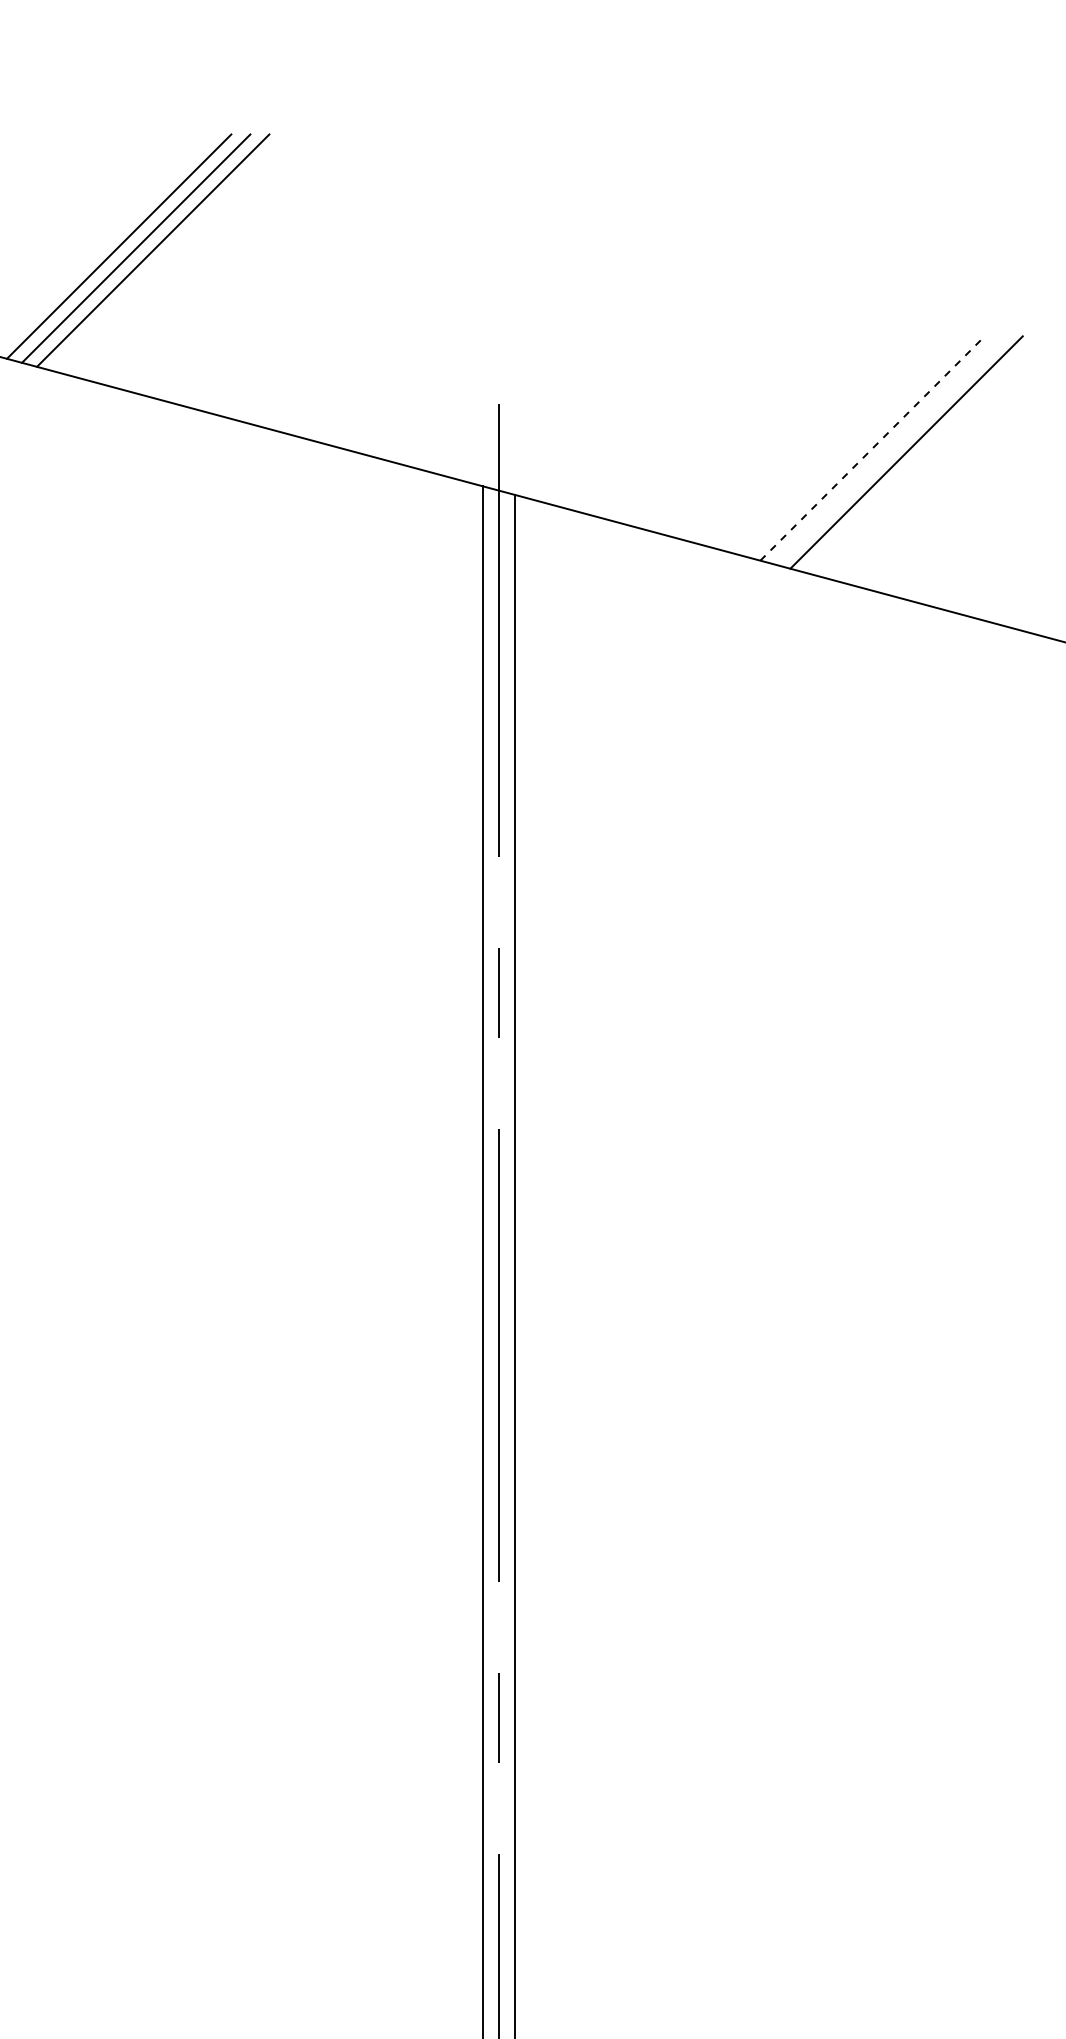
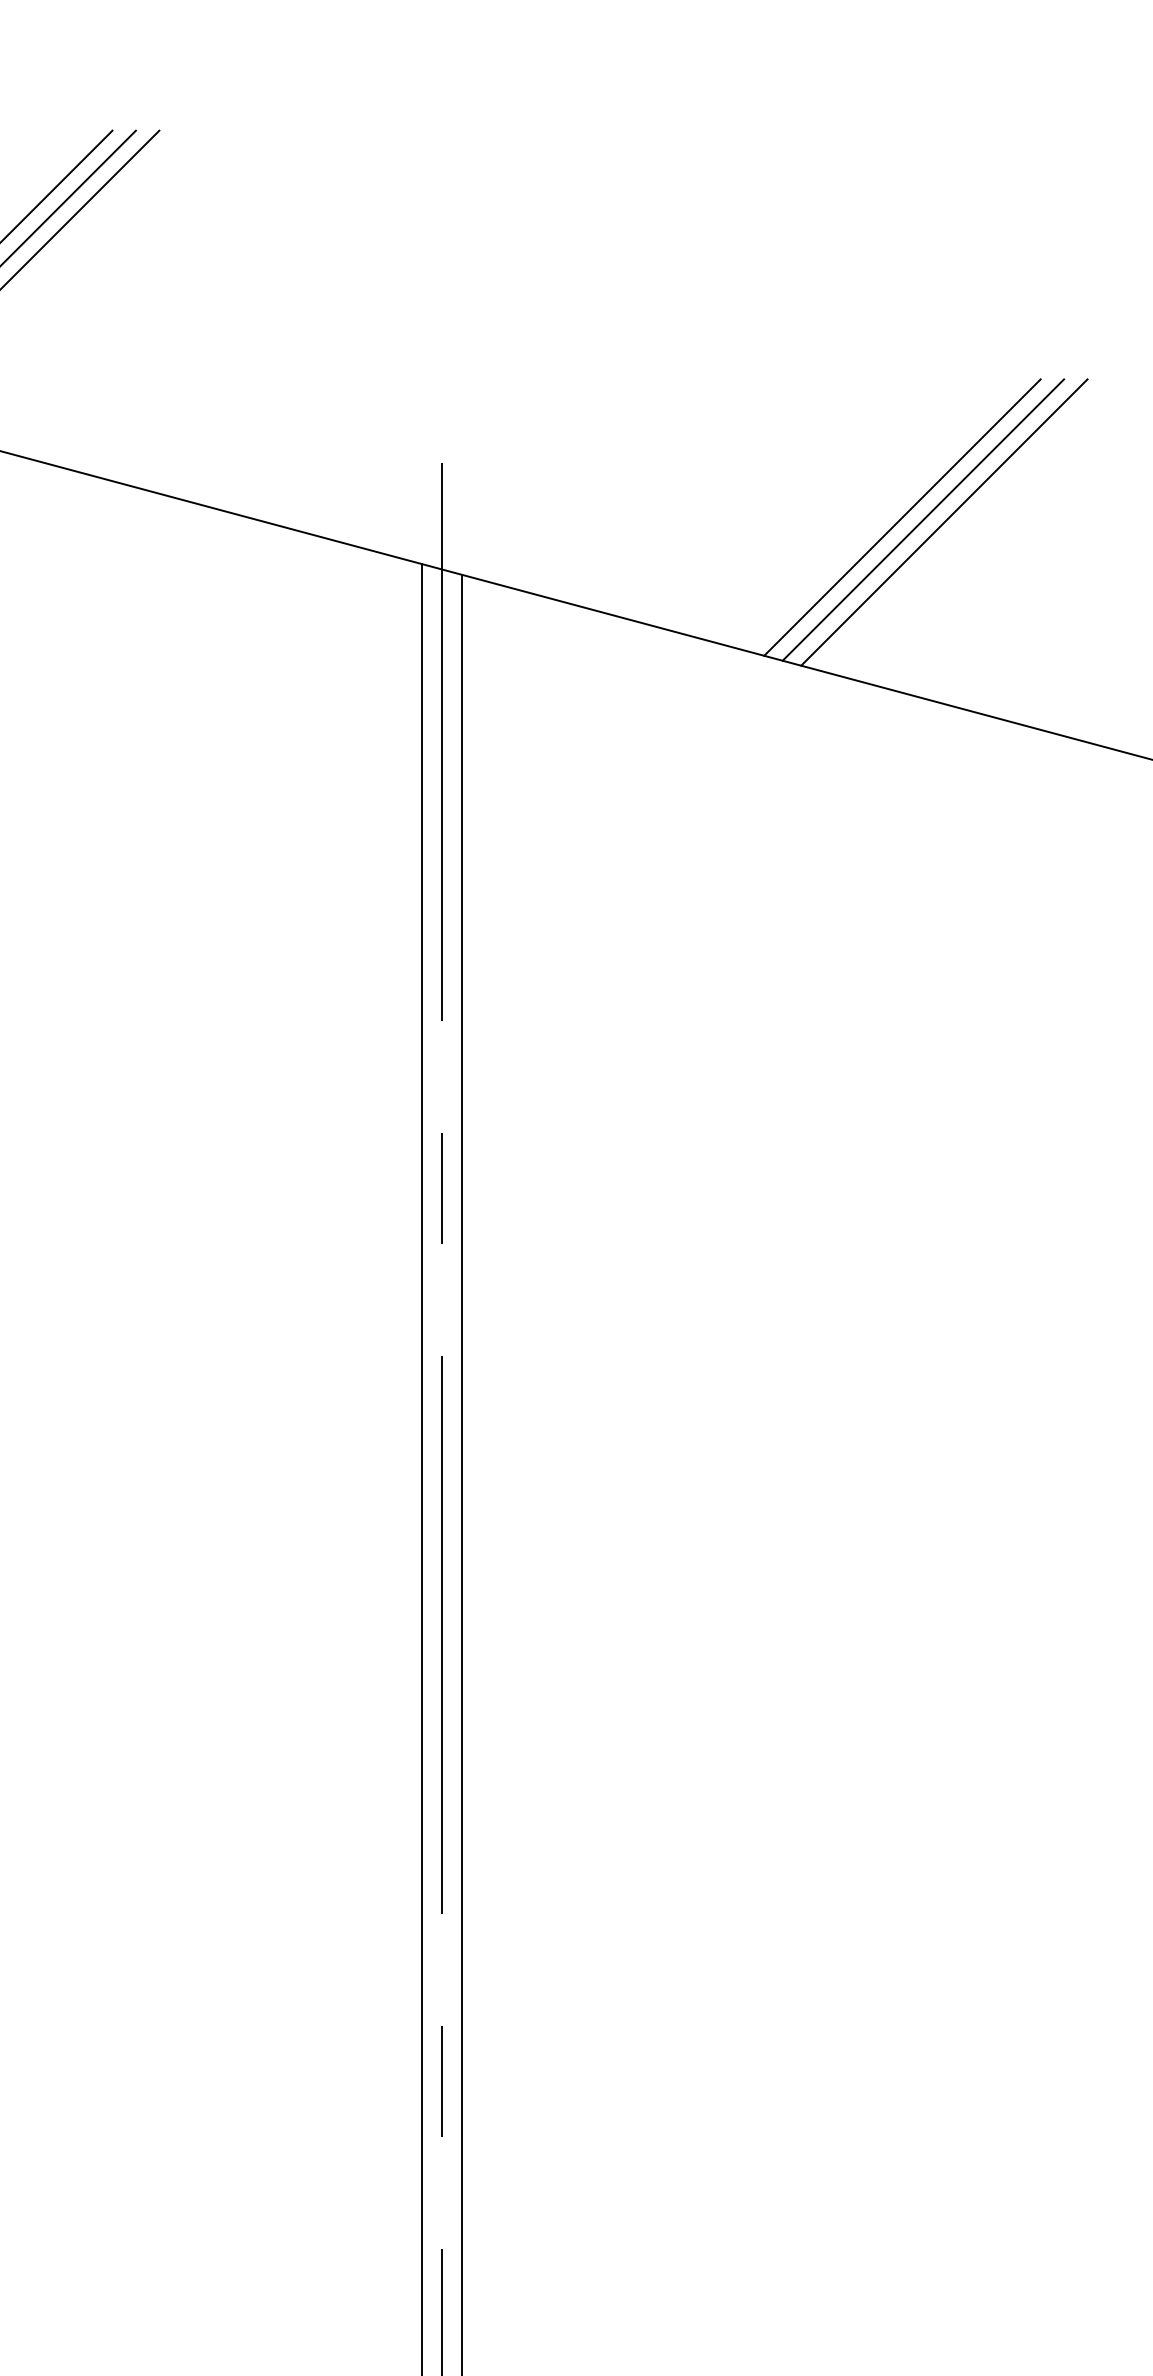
line: (872, 448) -> (902, 517), dashed -> solid
line: (889, 450) -> (923, 520), added

